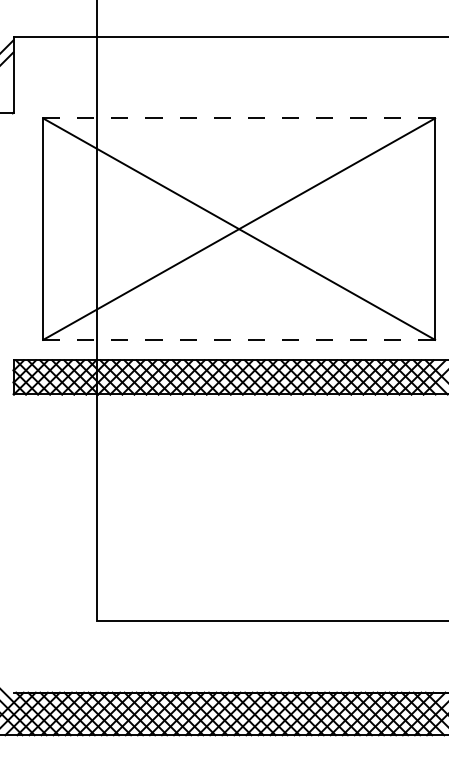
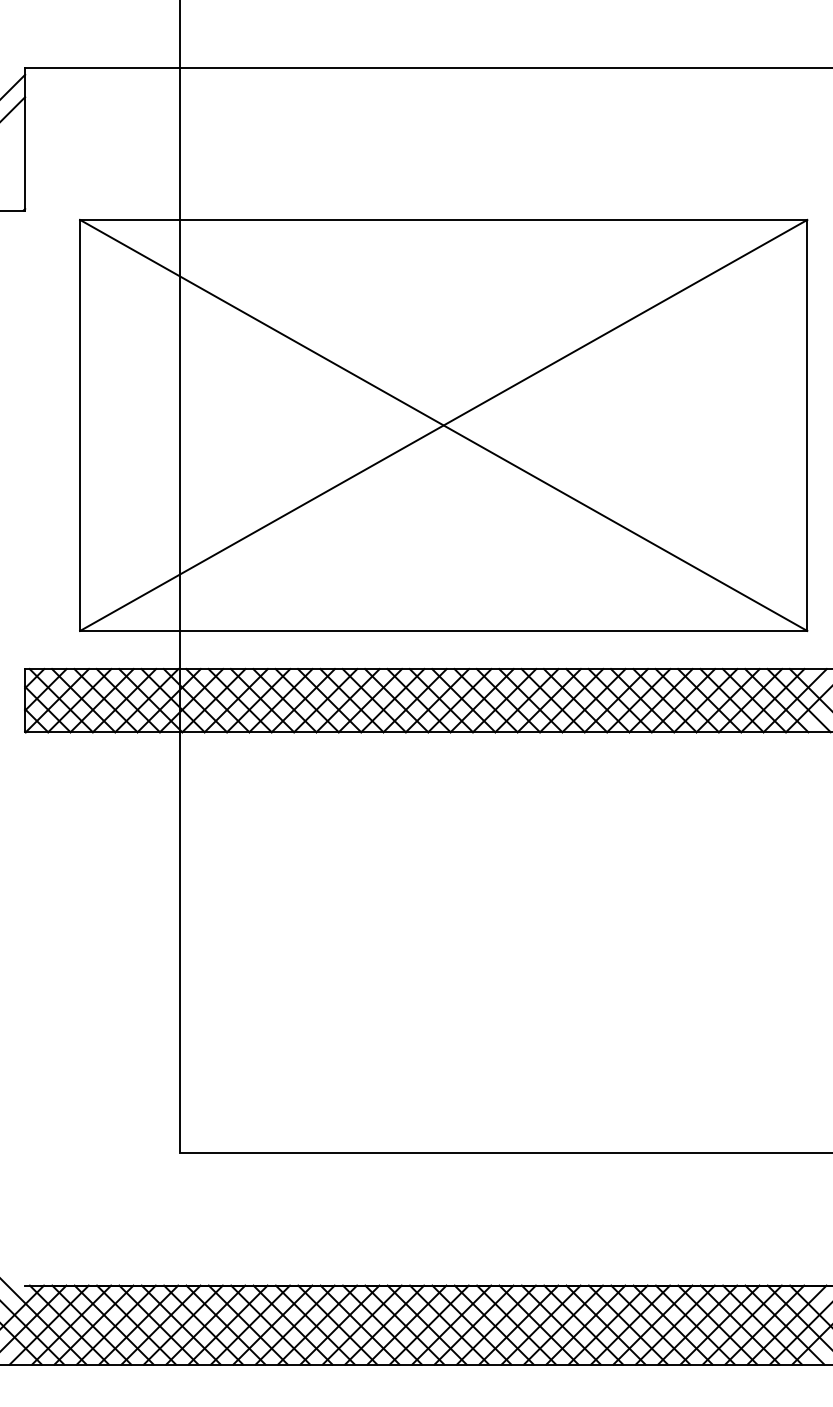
line: (239, 118) -> (444, 220), dashed -> solid
line: (239, 339) -> (444, 630), dashed -> solid

